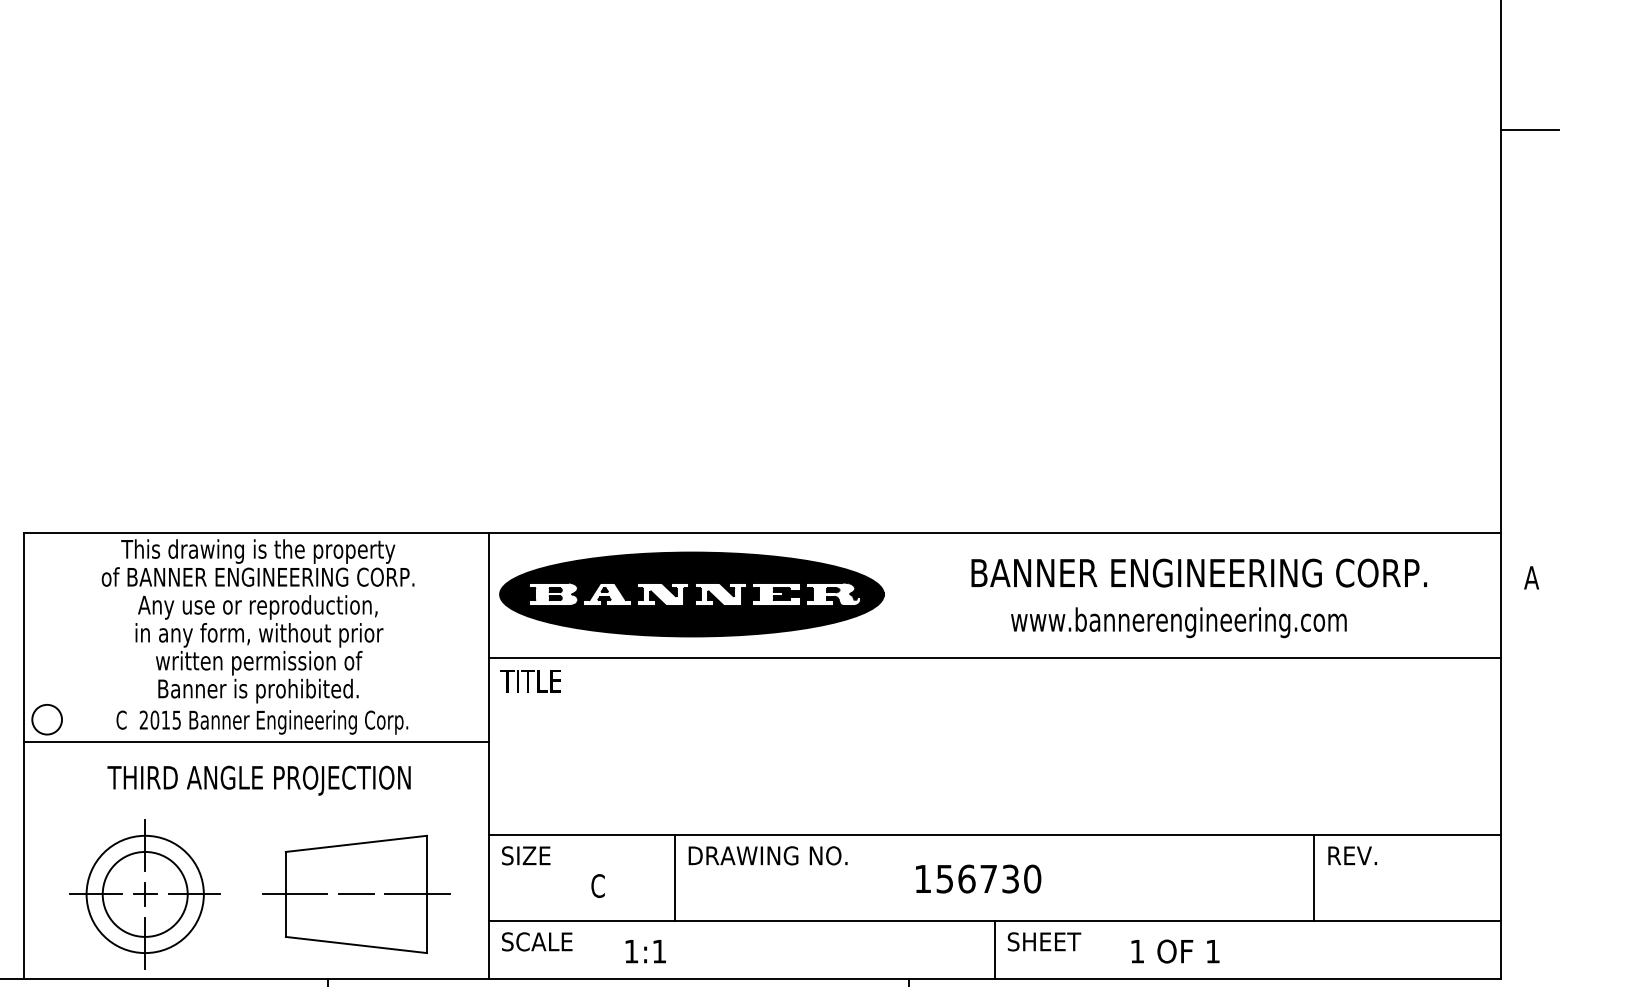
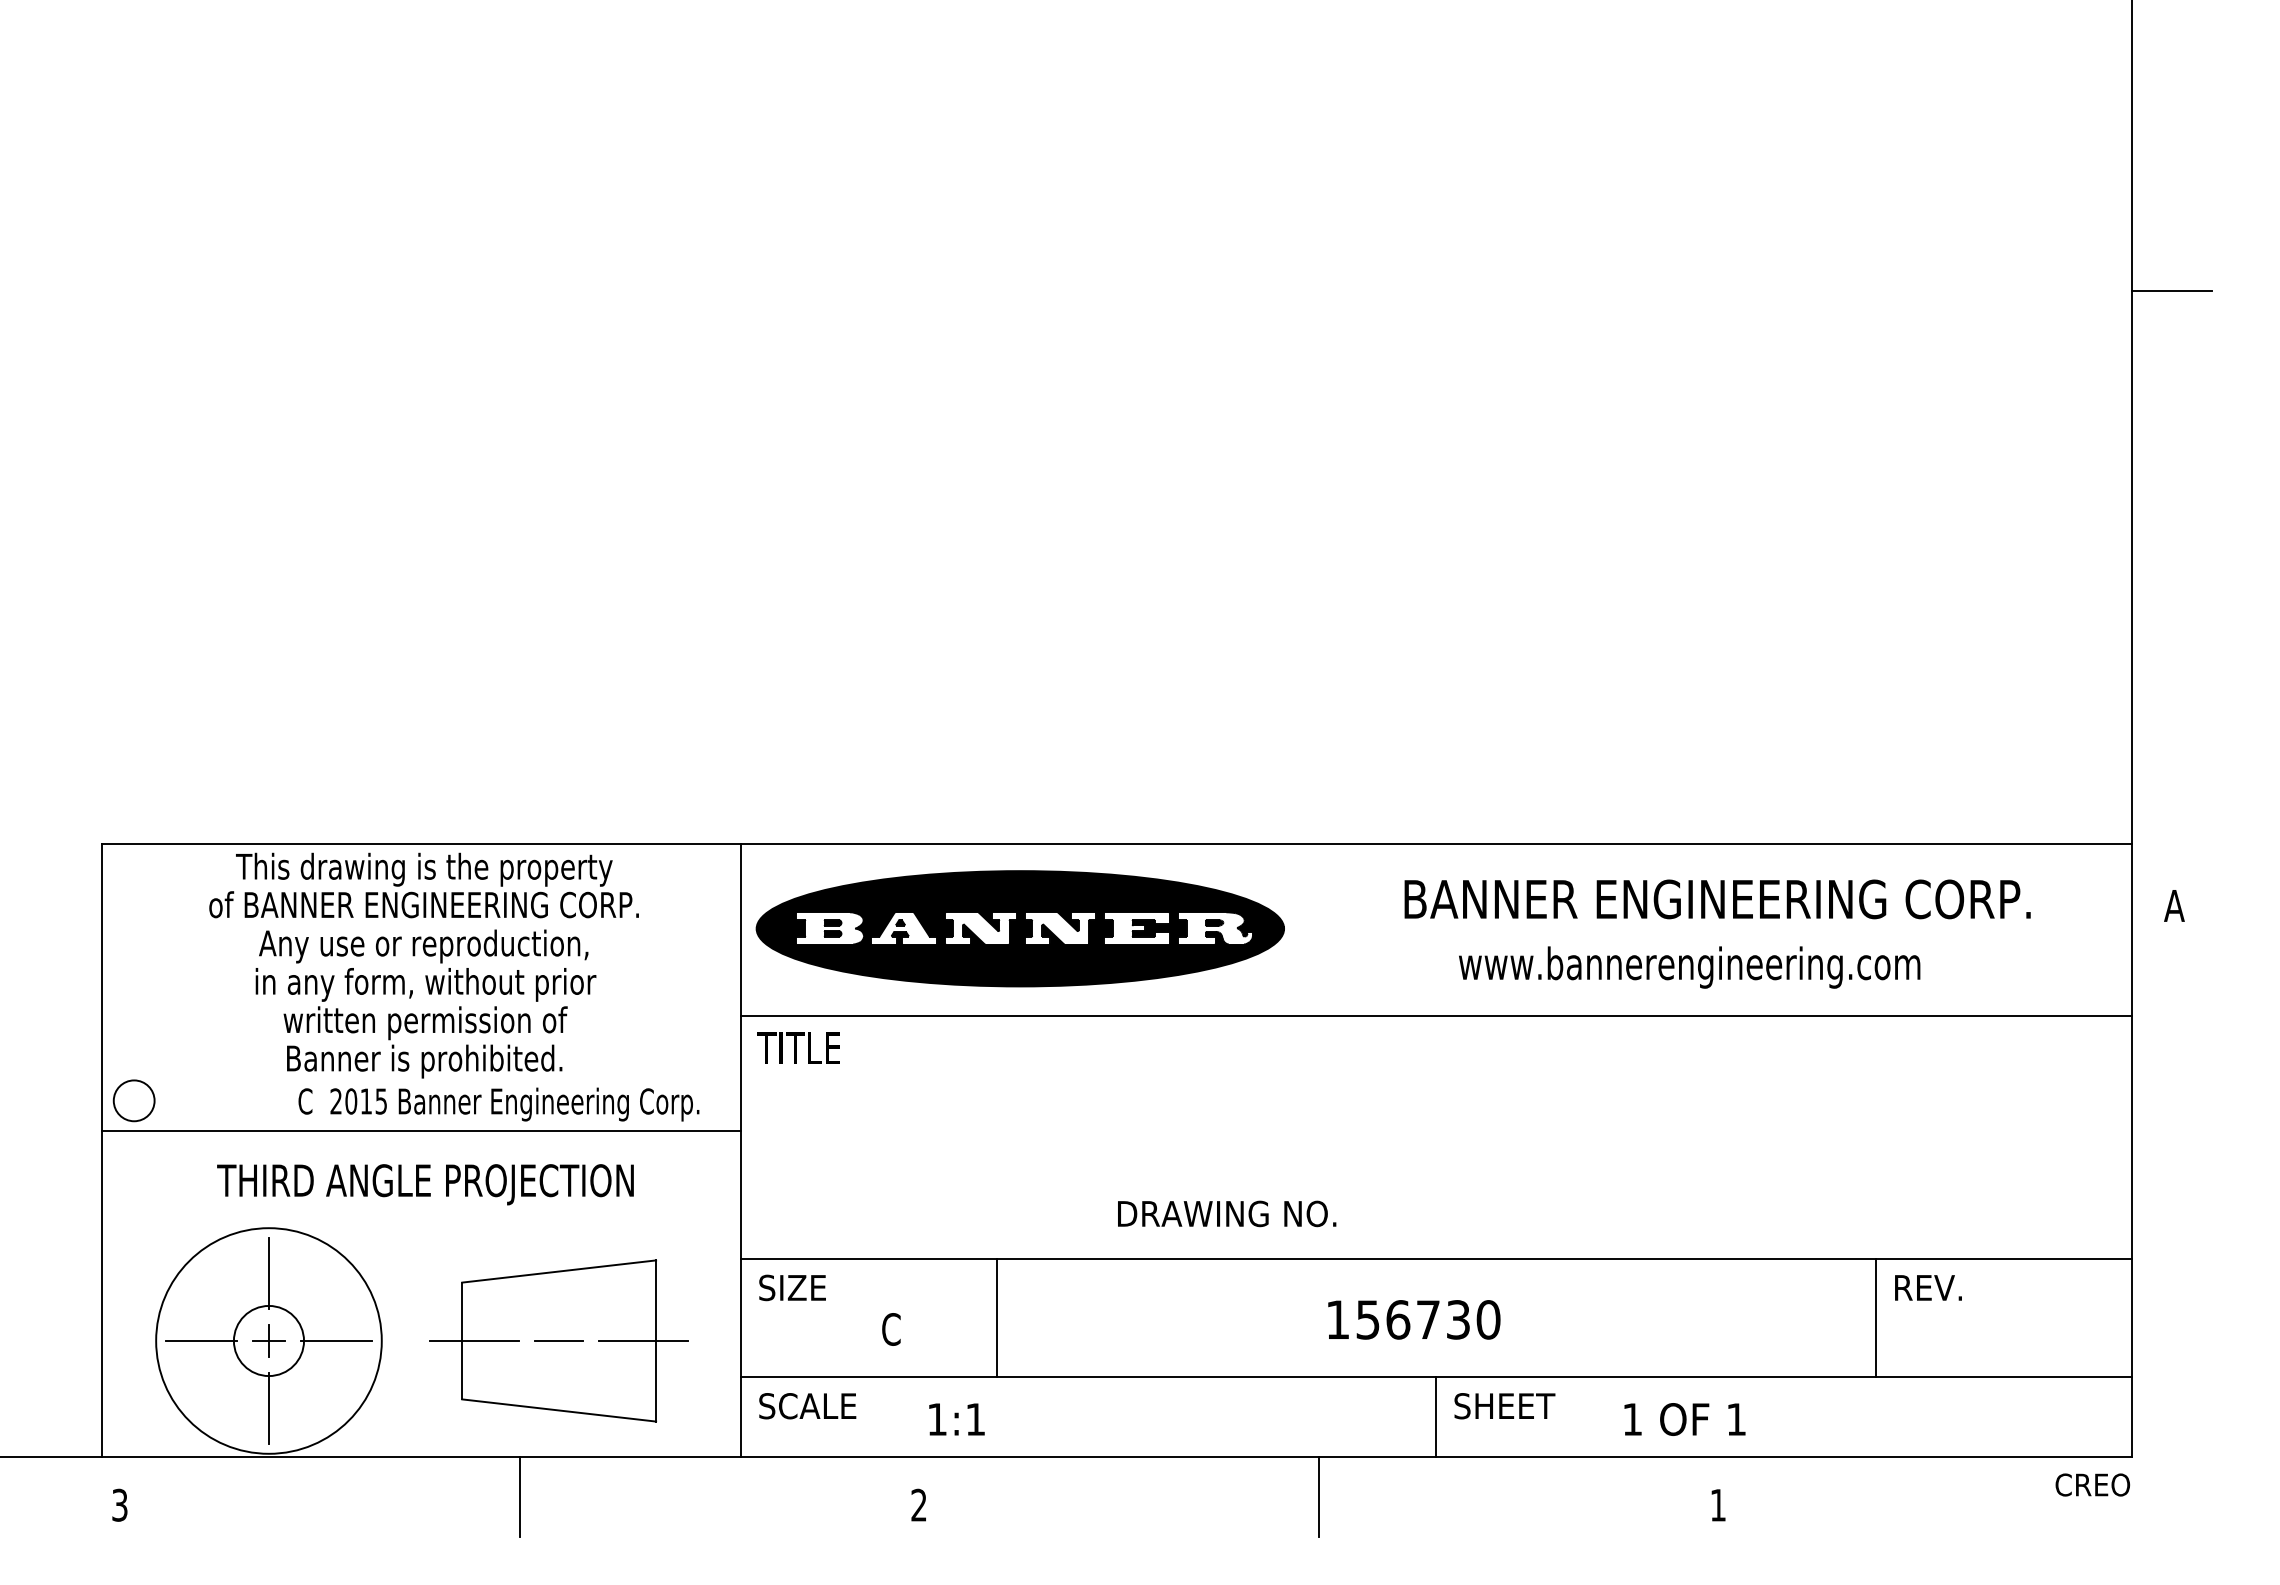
text: (262, 722) -> (498, 1104), moved
text: (768, 855) -> (1227, 1213), moved
circle: (144, 894) -> (268, 1340), size x0.6
circle: (144, 894) -> (268, 1340), size x1.4

